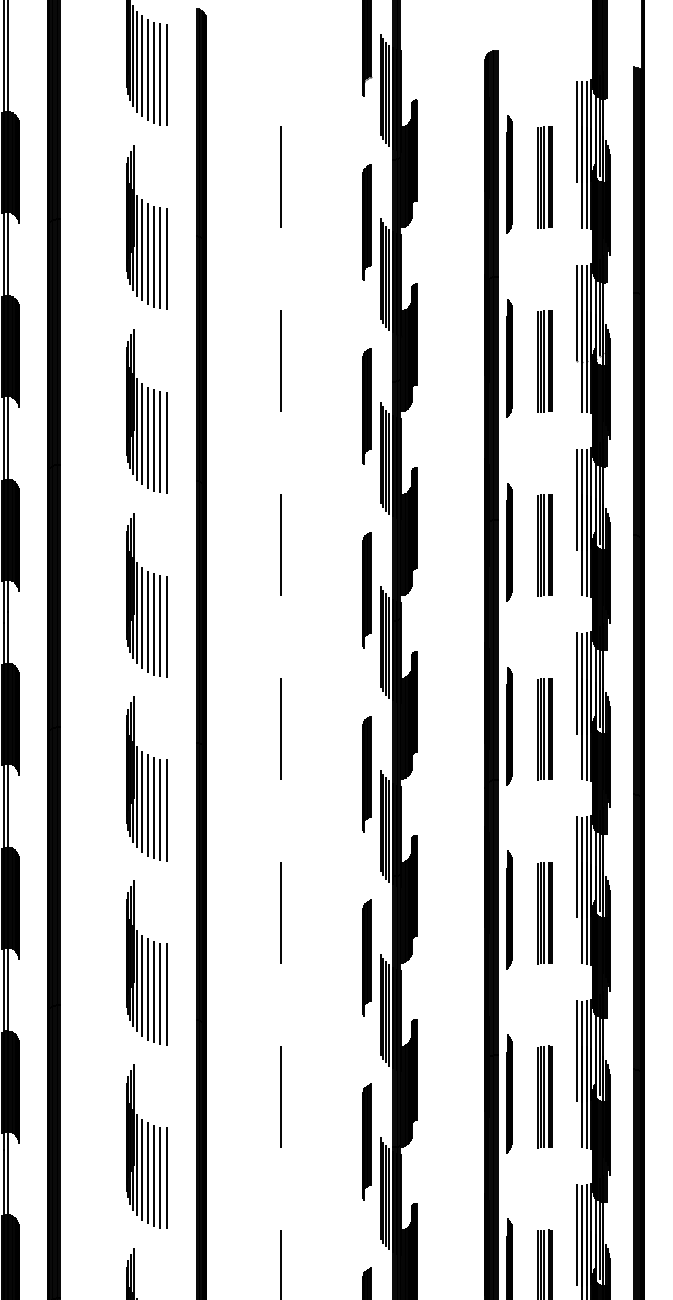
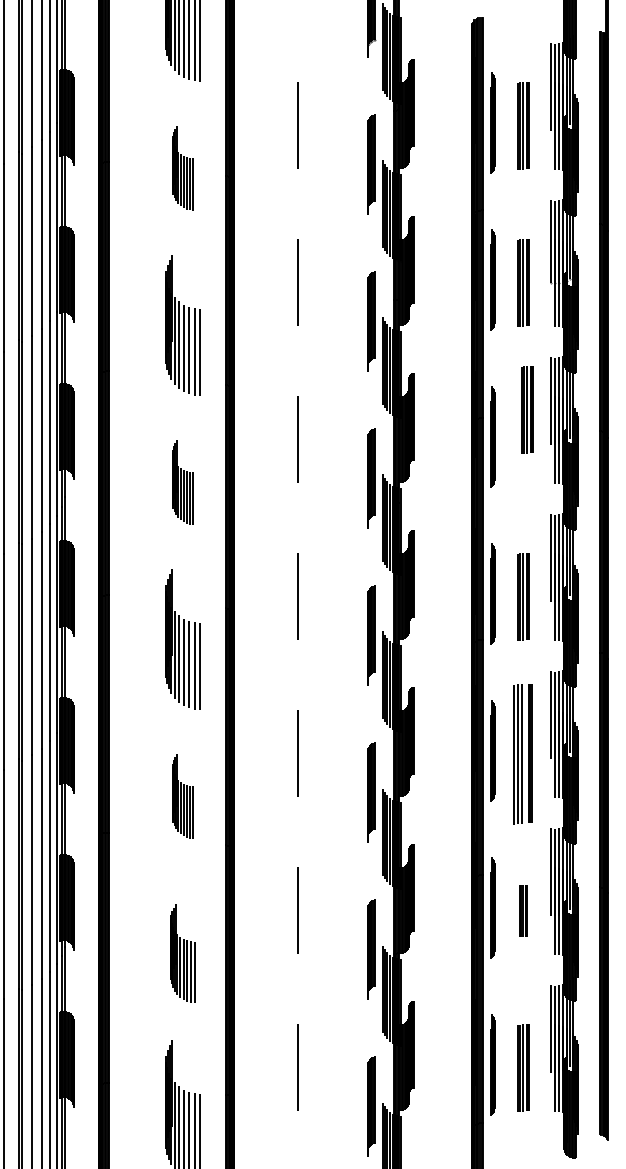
part: (145, 227) -> (182, 168), size x0.6
part: (545, 544) -> (527, 409), moved
part: (145, 595) -> (182, 482), size x0.6
part: (545, 912) -> (523, 753), size x1.6
part: (145, 962) -> (182, 796), size x0.6
part: (545, 1096) -> (523, 910), size x0.6
part: (145, 1146) -> (182, 953), size x0.7

